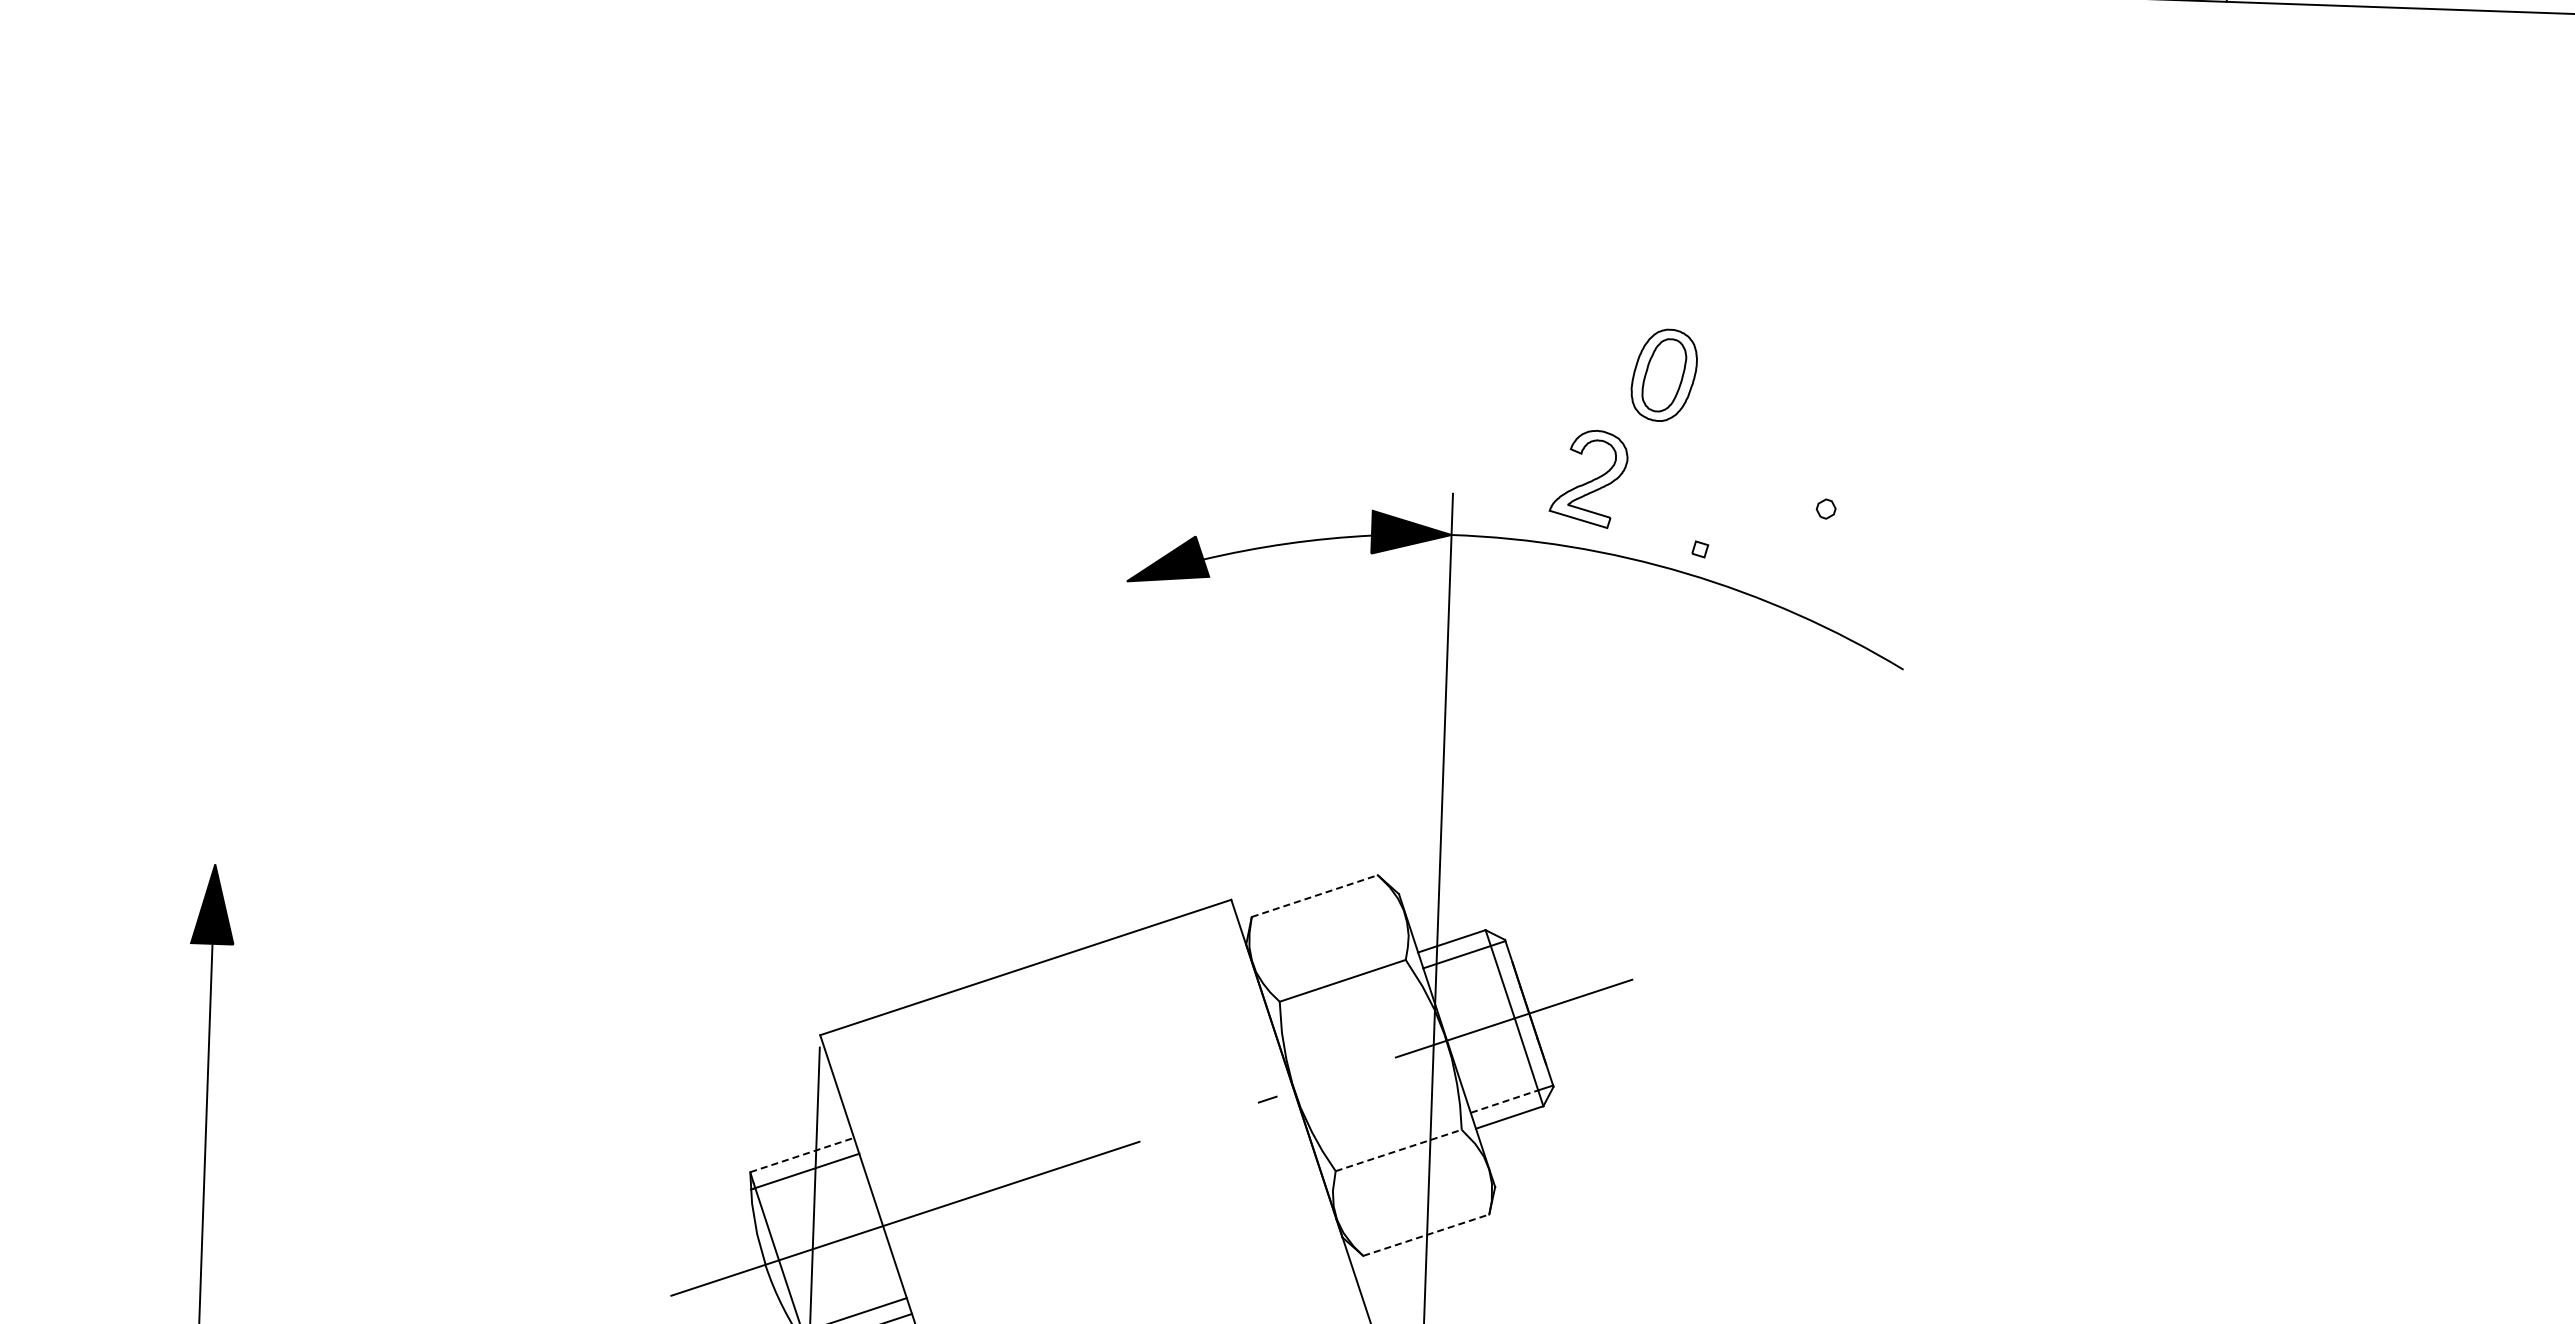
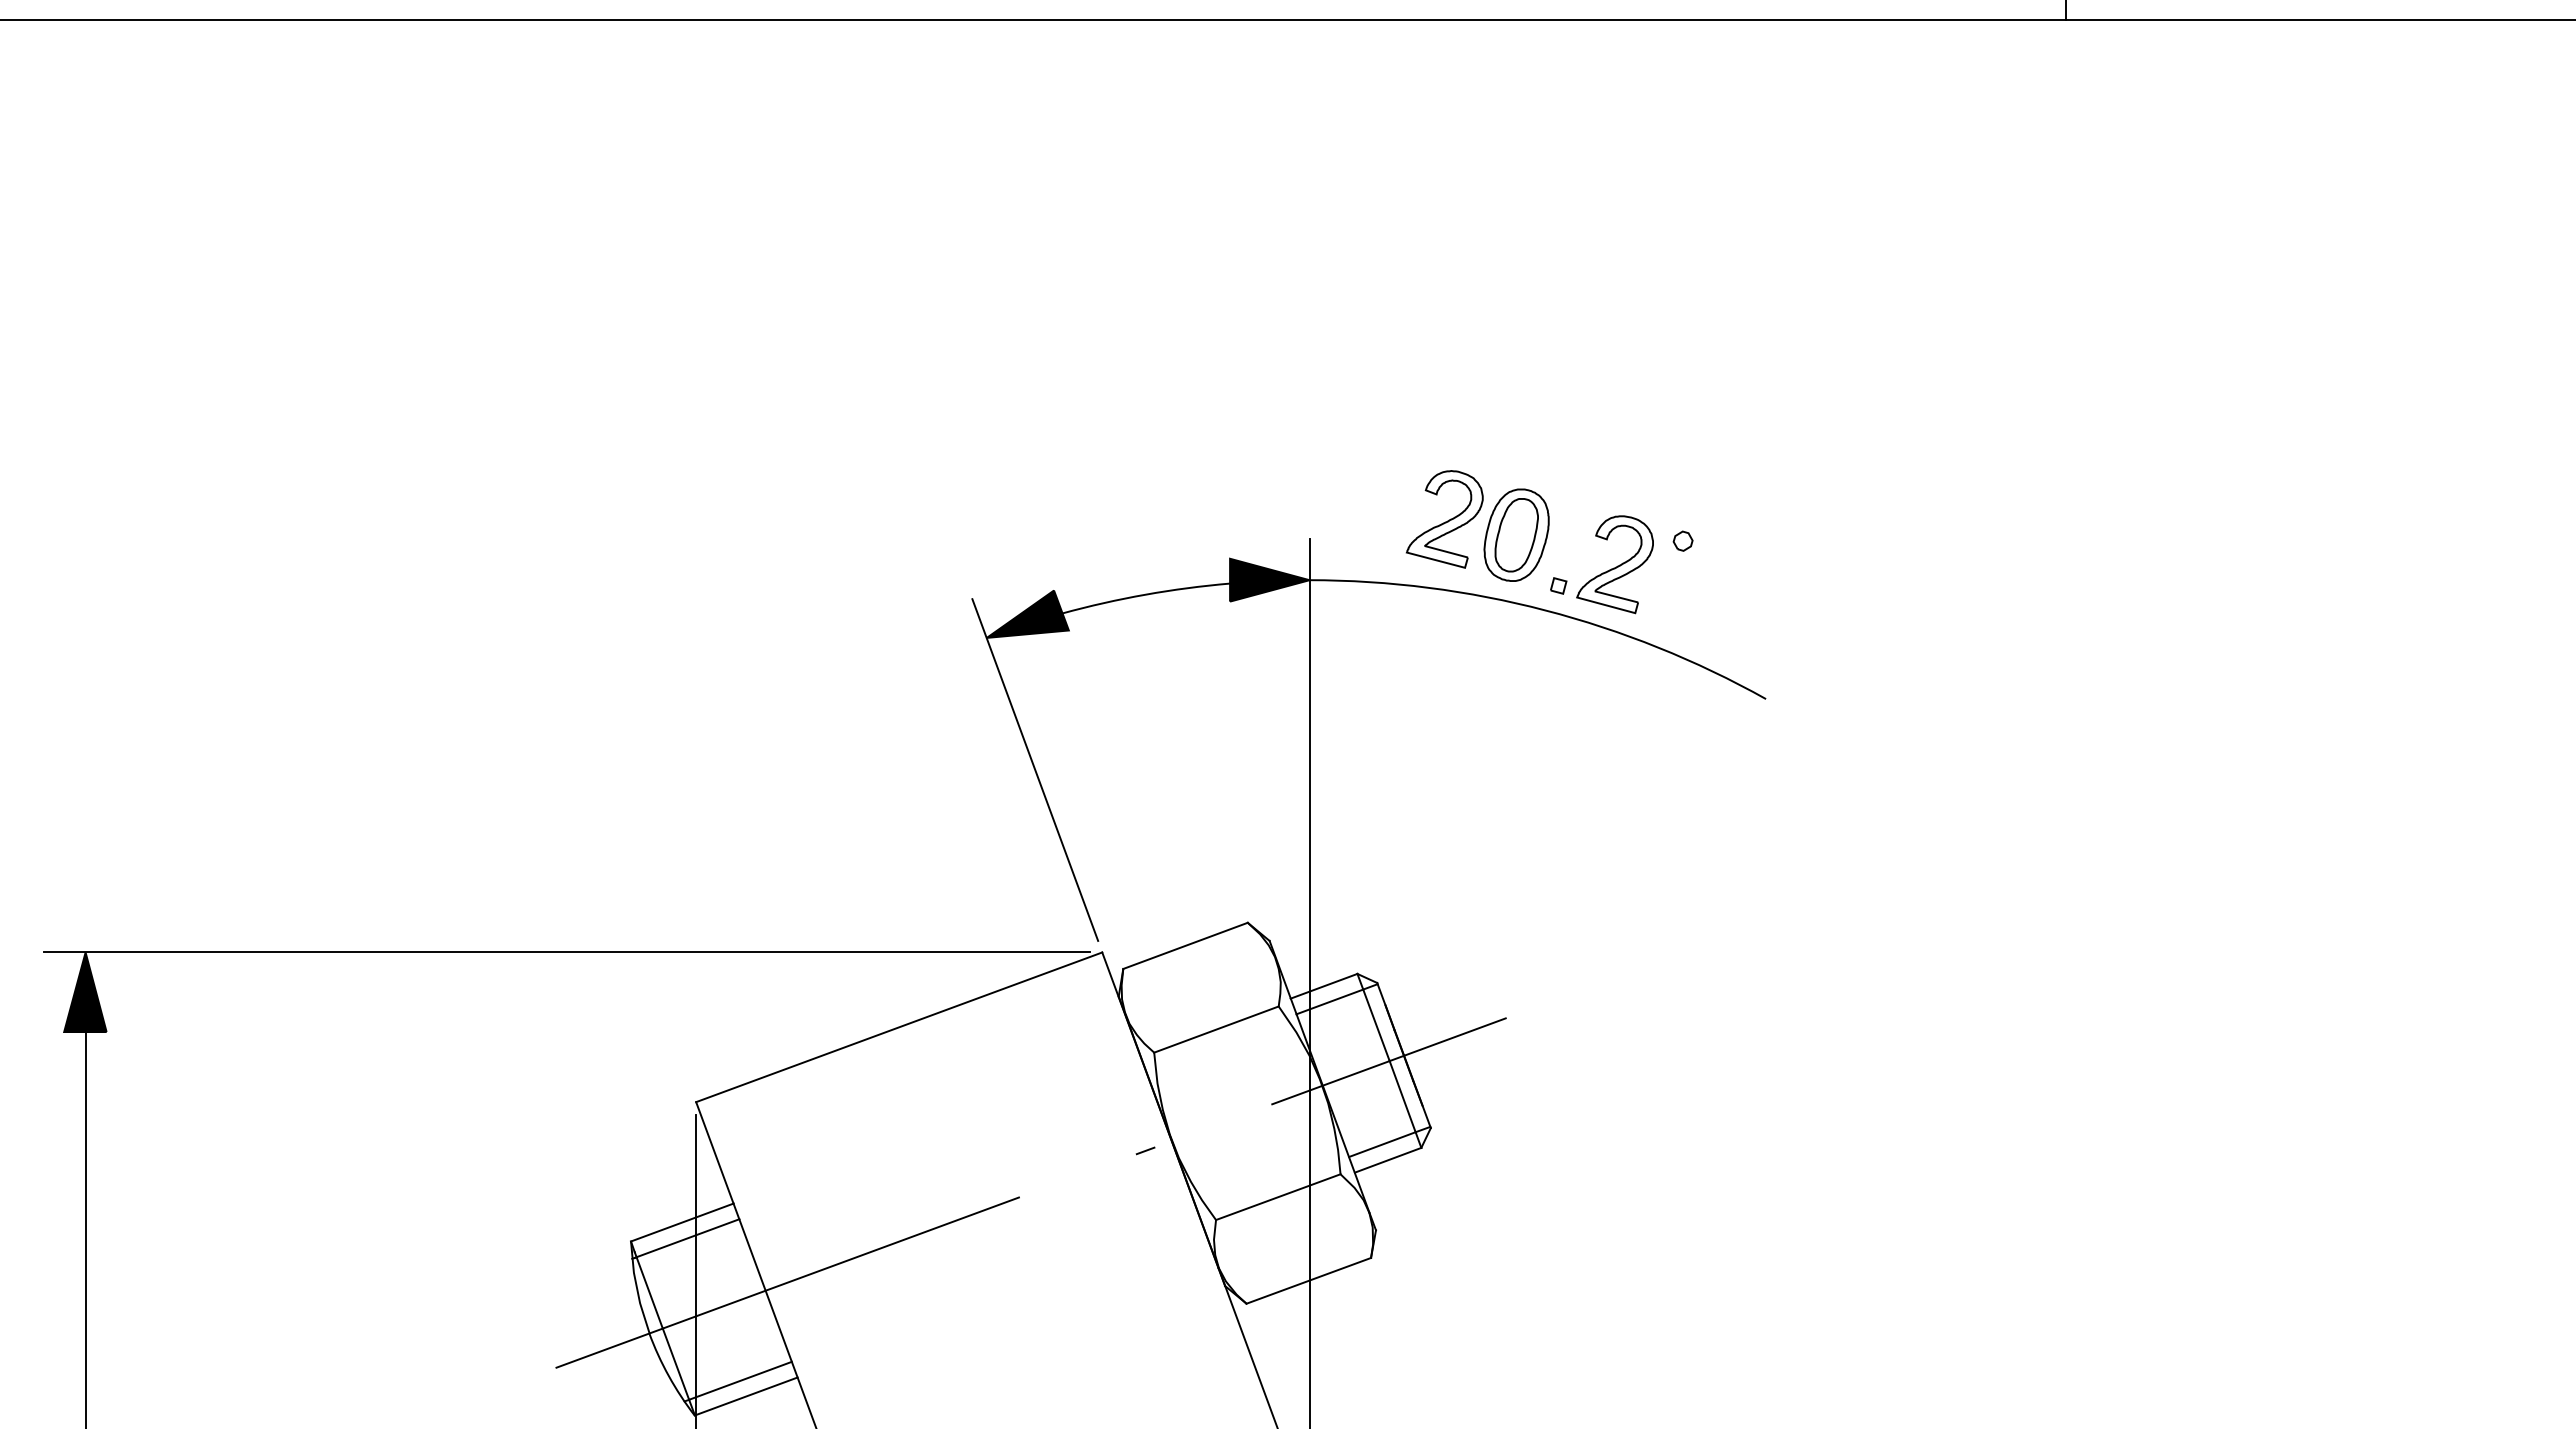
part: (1664, 374) -> (1516, 534), moved
part: (1756, 529) -> (1614, 564), added
line: (1170, 714) -> (1035, 769), added
line: (695, 881) -> (566, 952), added
line: (1315, 895) -> (1186, 945), dashed -> solid
line: (1504, 1101) -> (1382, 1144), dashed -> solid
line: (1398, 1149) -> (1278, 1196), dashed -> solid
line: (802, 1155) -> (682, 1222), dashed -> solid
line: (1426, 1234) -> (1309, 1280), dashed -> solid

